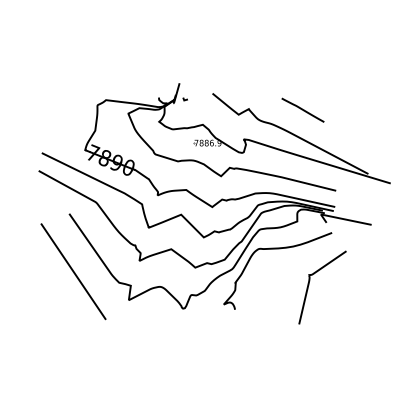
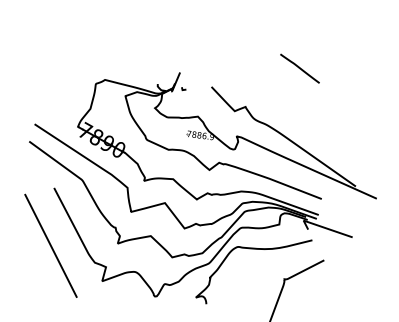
line: (302, 109) -> (299, 67), moved

